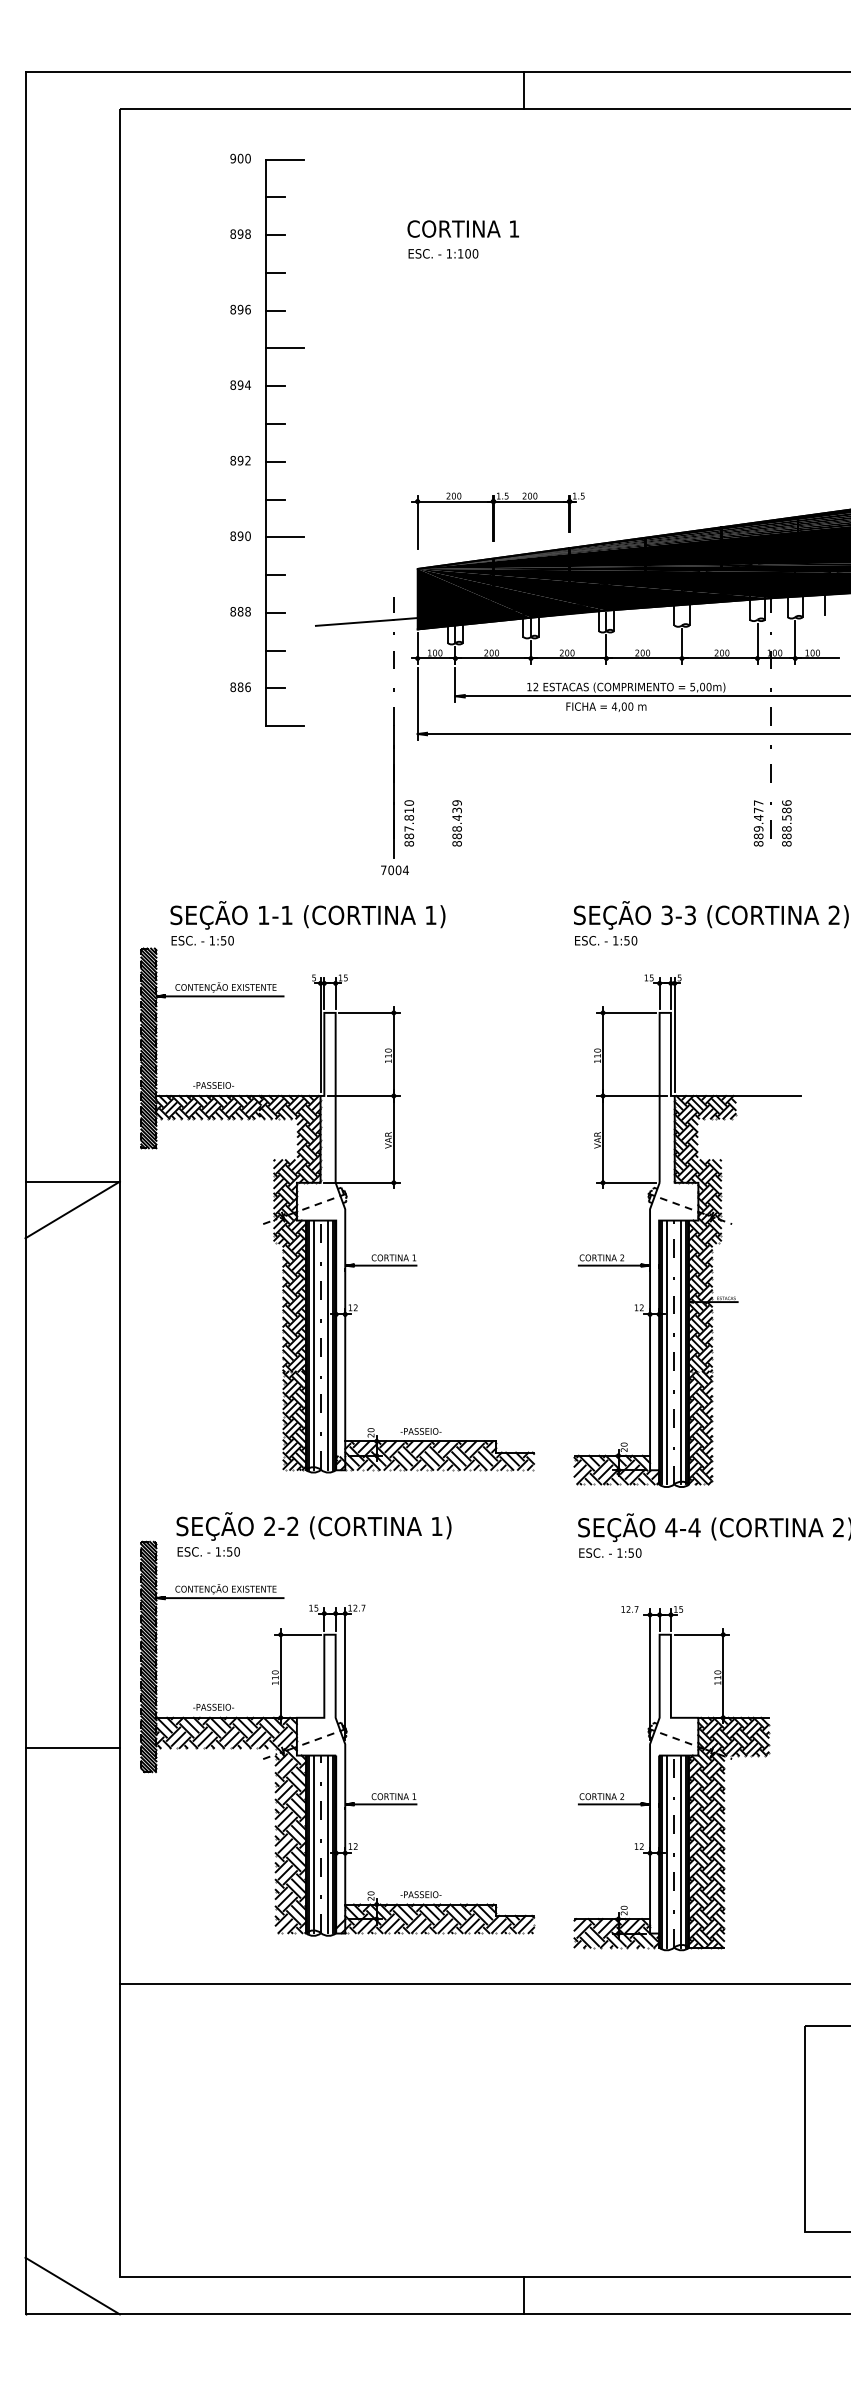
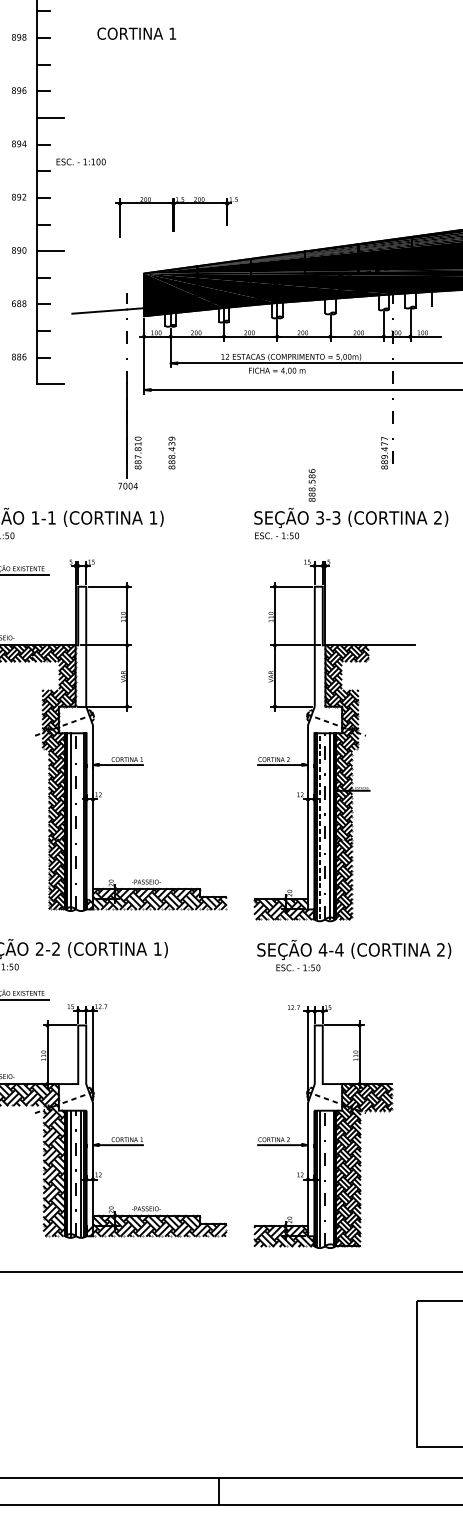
text: (462, 228) -> (136, 33), moved
text: (443, 253) -> (81, 161), moved
part: (497, 520) -> (176, 216), moved
text: (232, 611) -> (13, 303), 888 -> 688
text: (786, 823) -> (311, 485), moved
line: (328, 1344) -> (81, 820), removed
line: (667, 1352) -> (320, 826), solid -> dashed
text: (610, 1552) -> (298, 967), moved
line: (681, 1851) -> (330, 1178), removed

